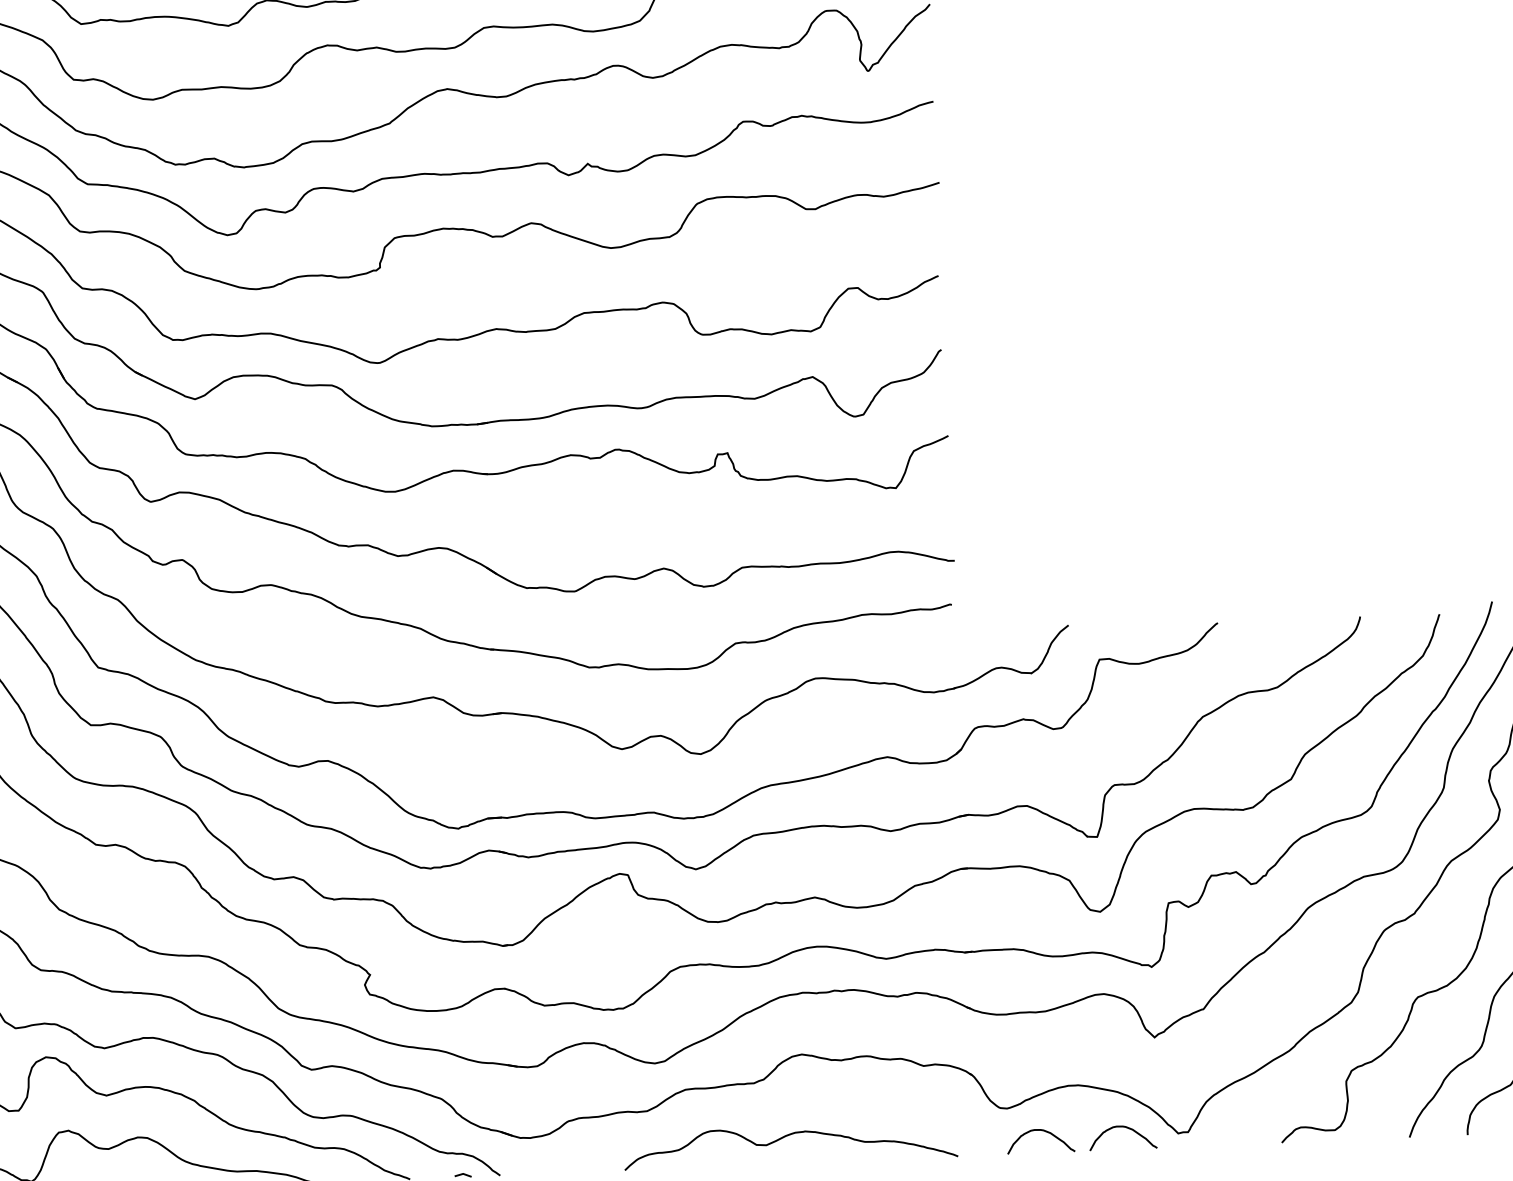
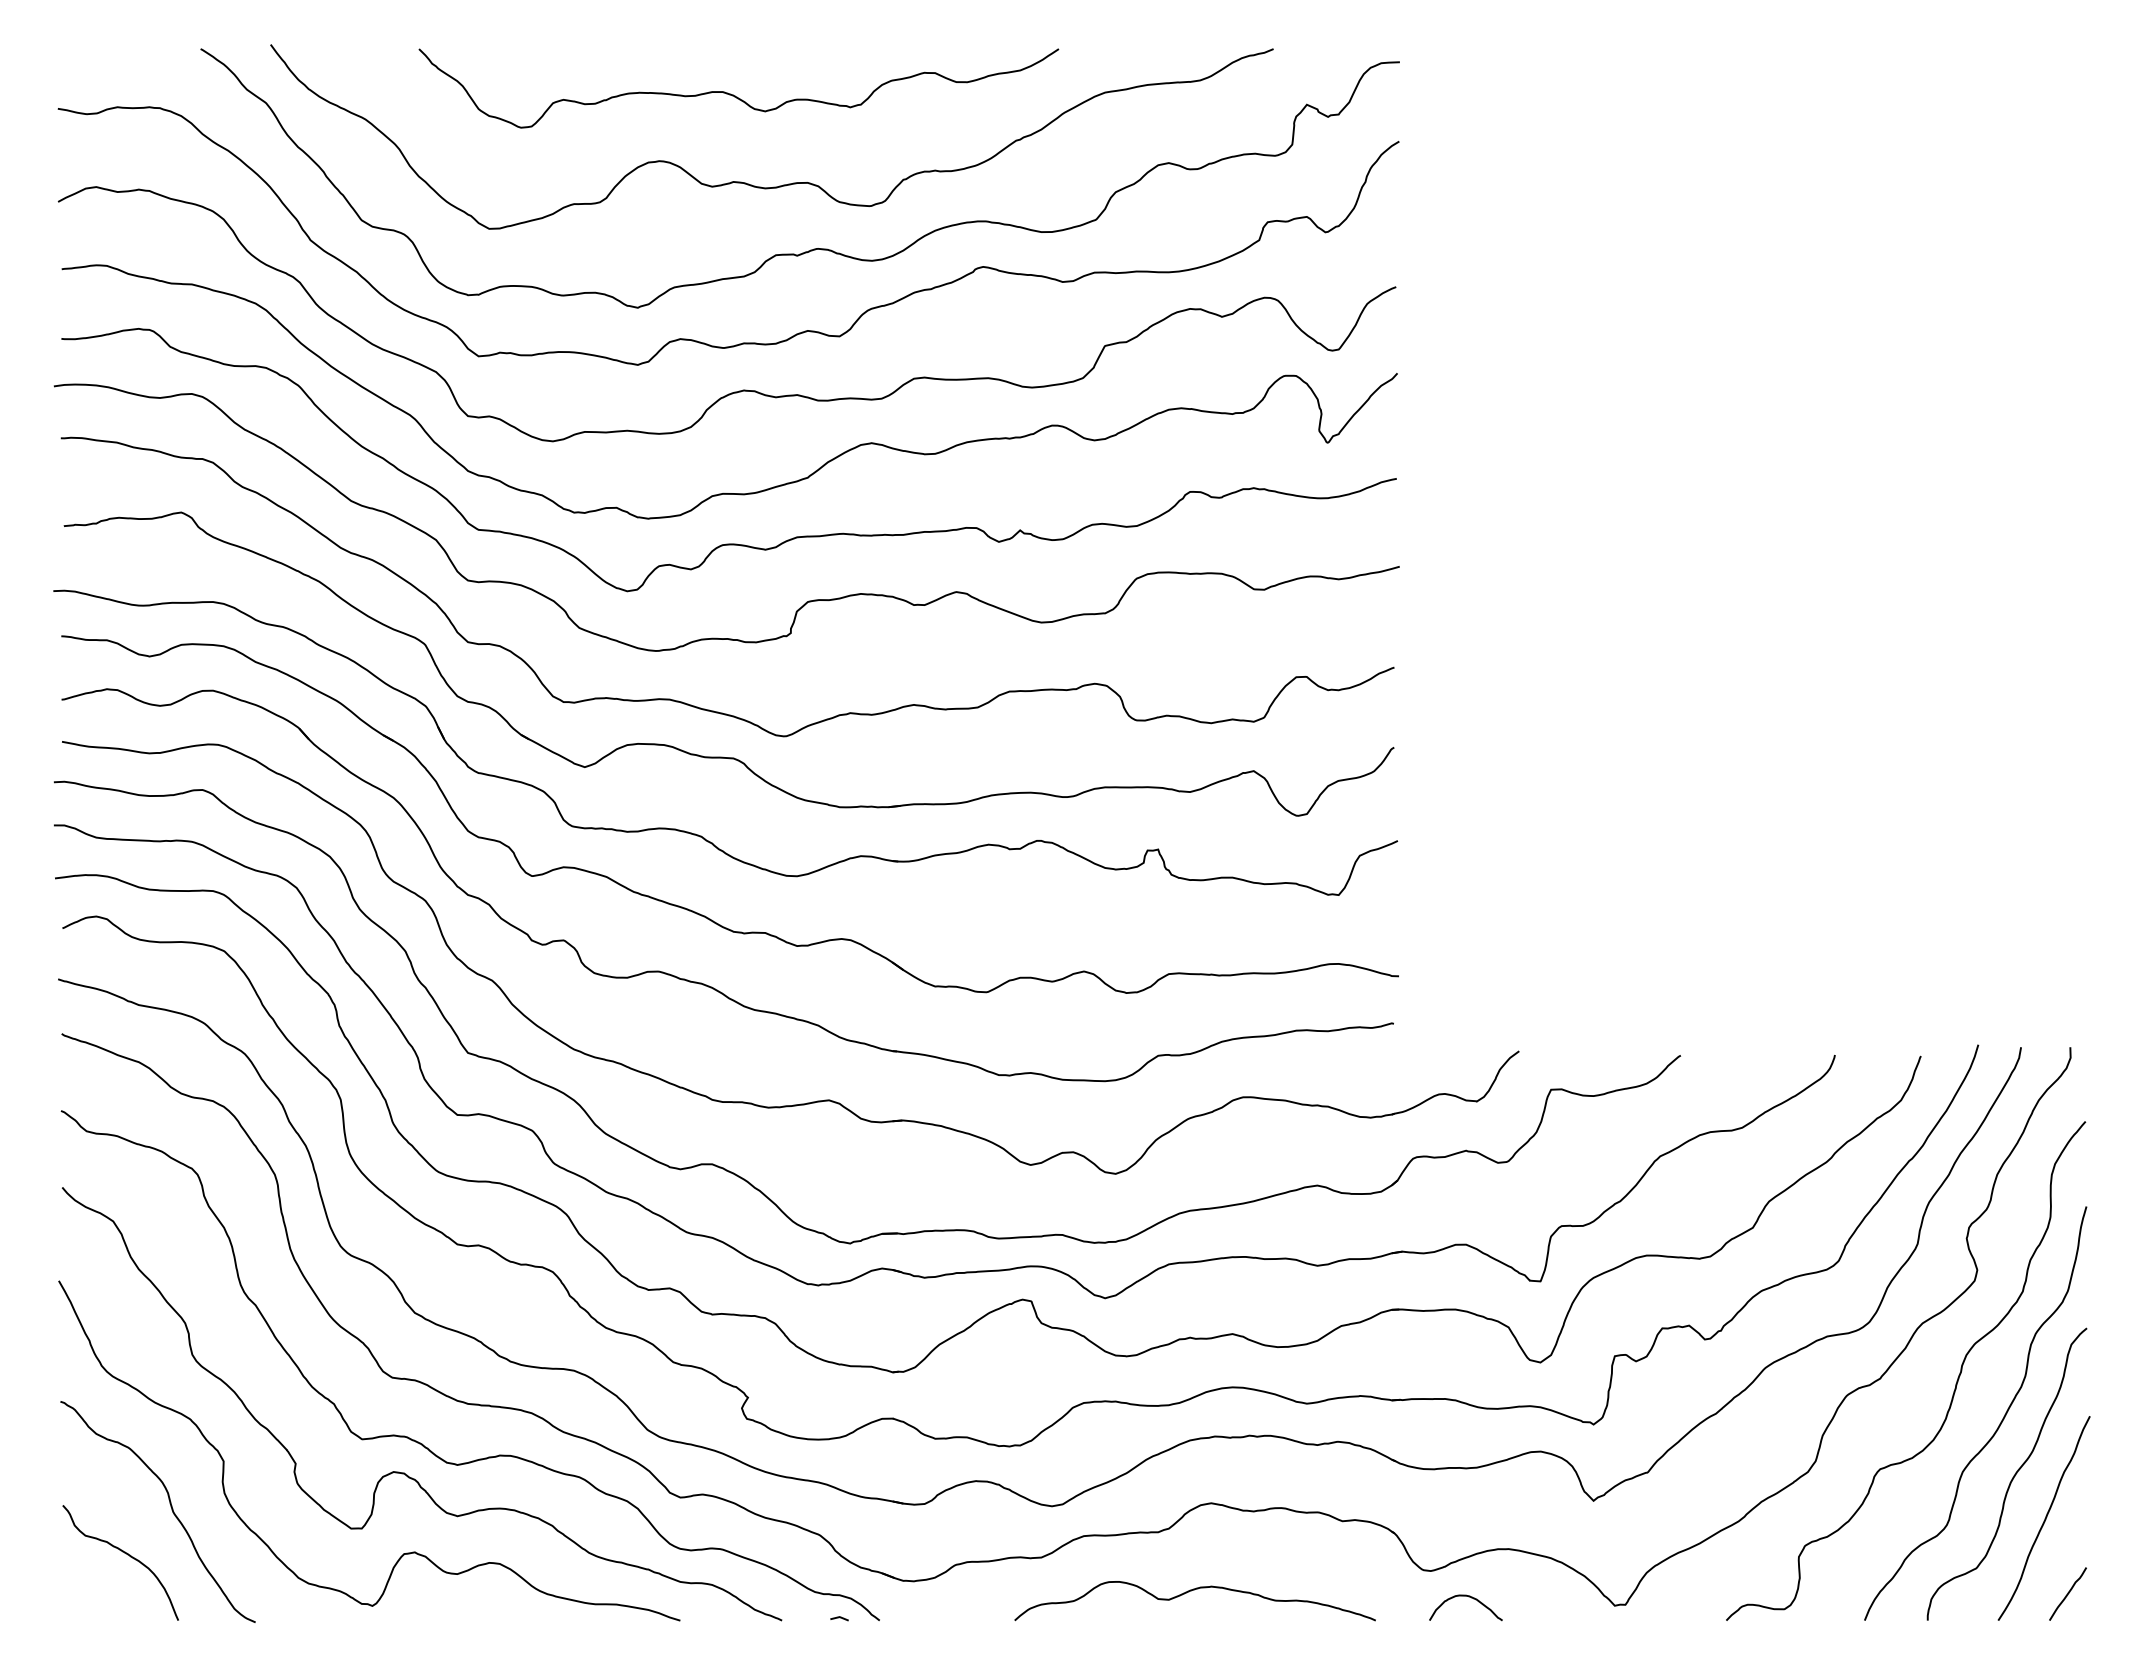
curve: (1125, 1128) -> (1557, 1597), removed

